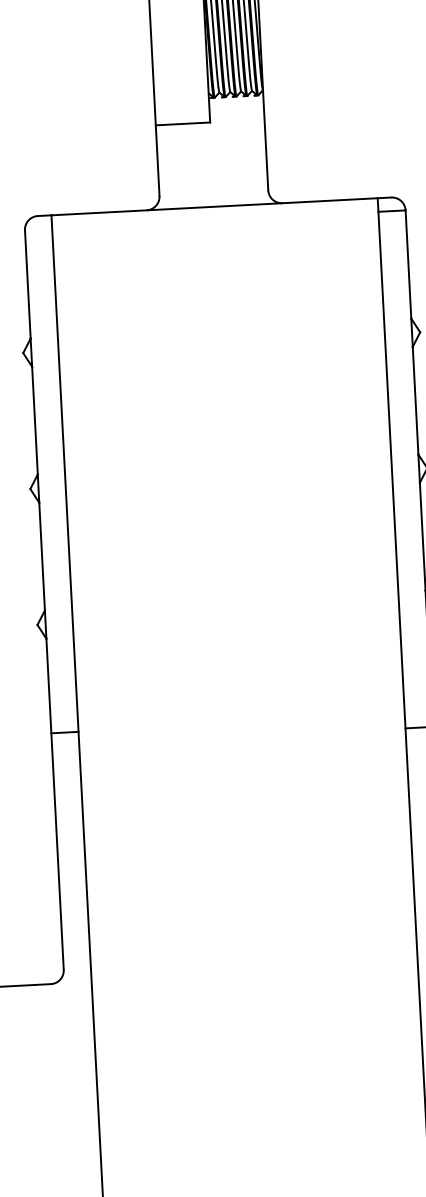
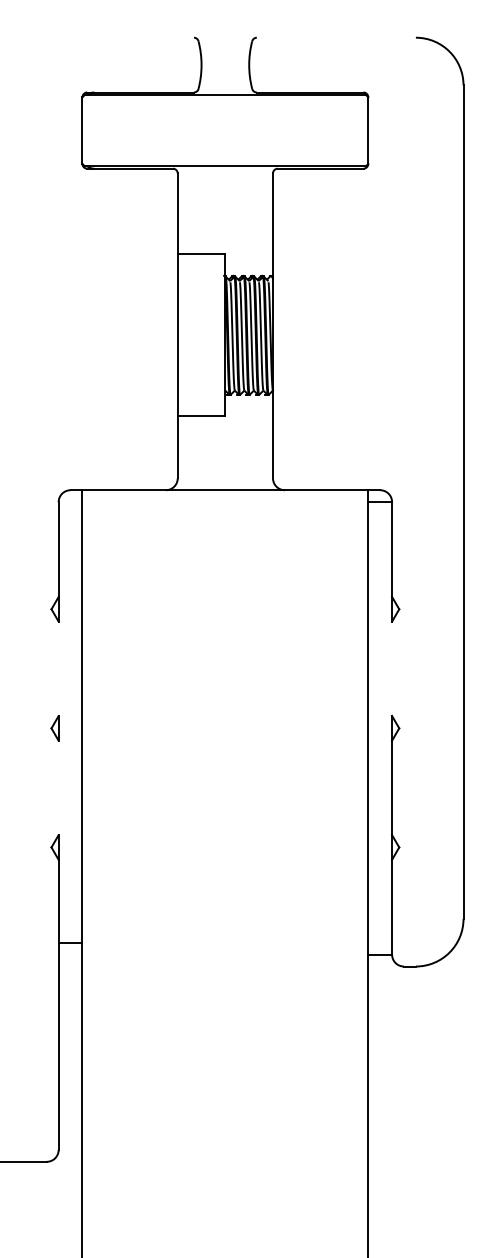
line: (416, 400) -> (392, 668), removed
line: (34, 420) -> (58, 668), removed
line: (41, 556) -> (58, 787), removed

